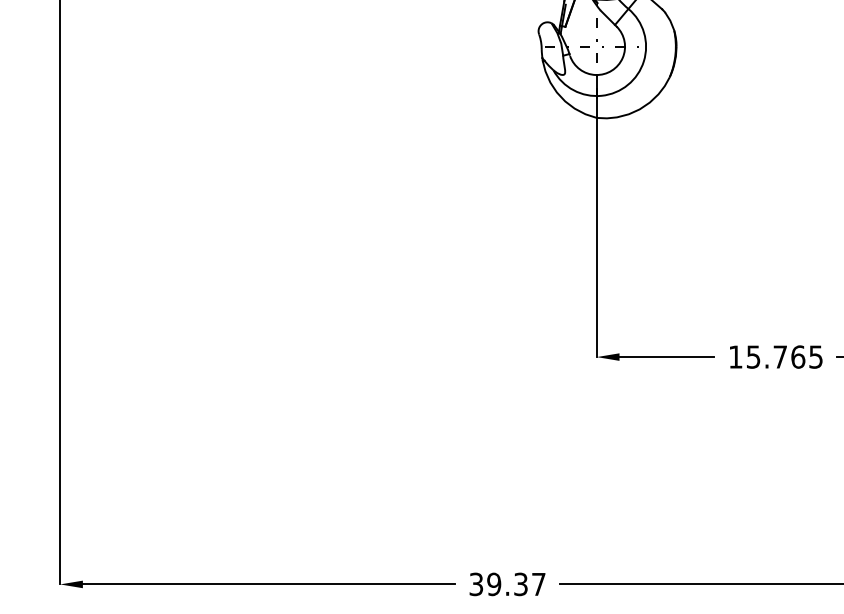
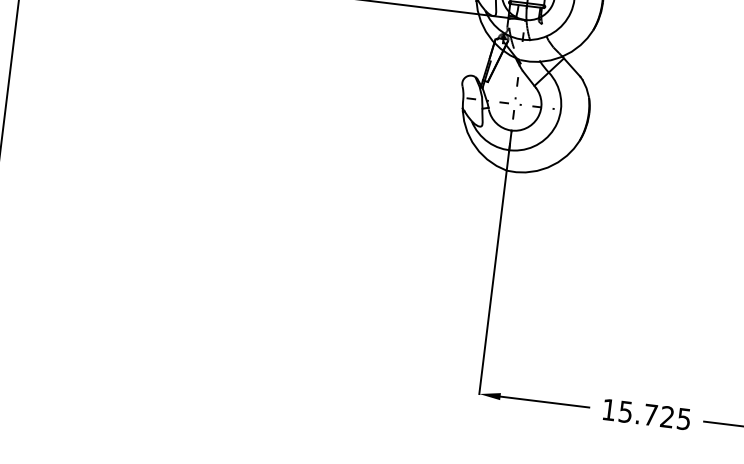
text: (798, 356) -> (667, 416), 15.765 -> 15.725

